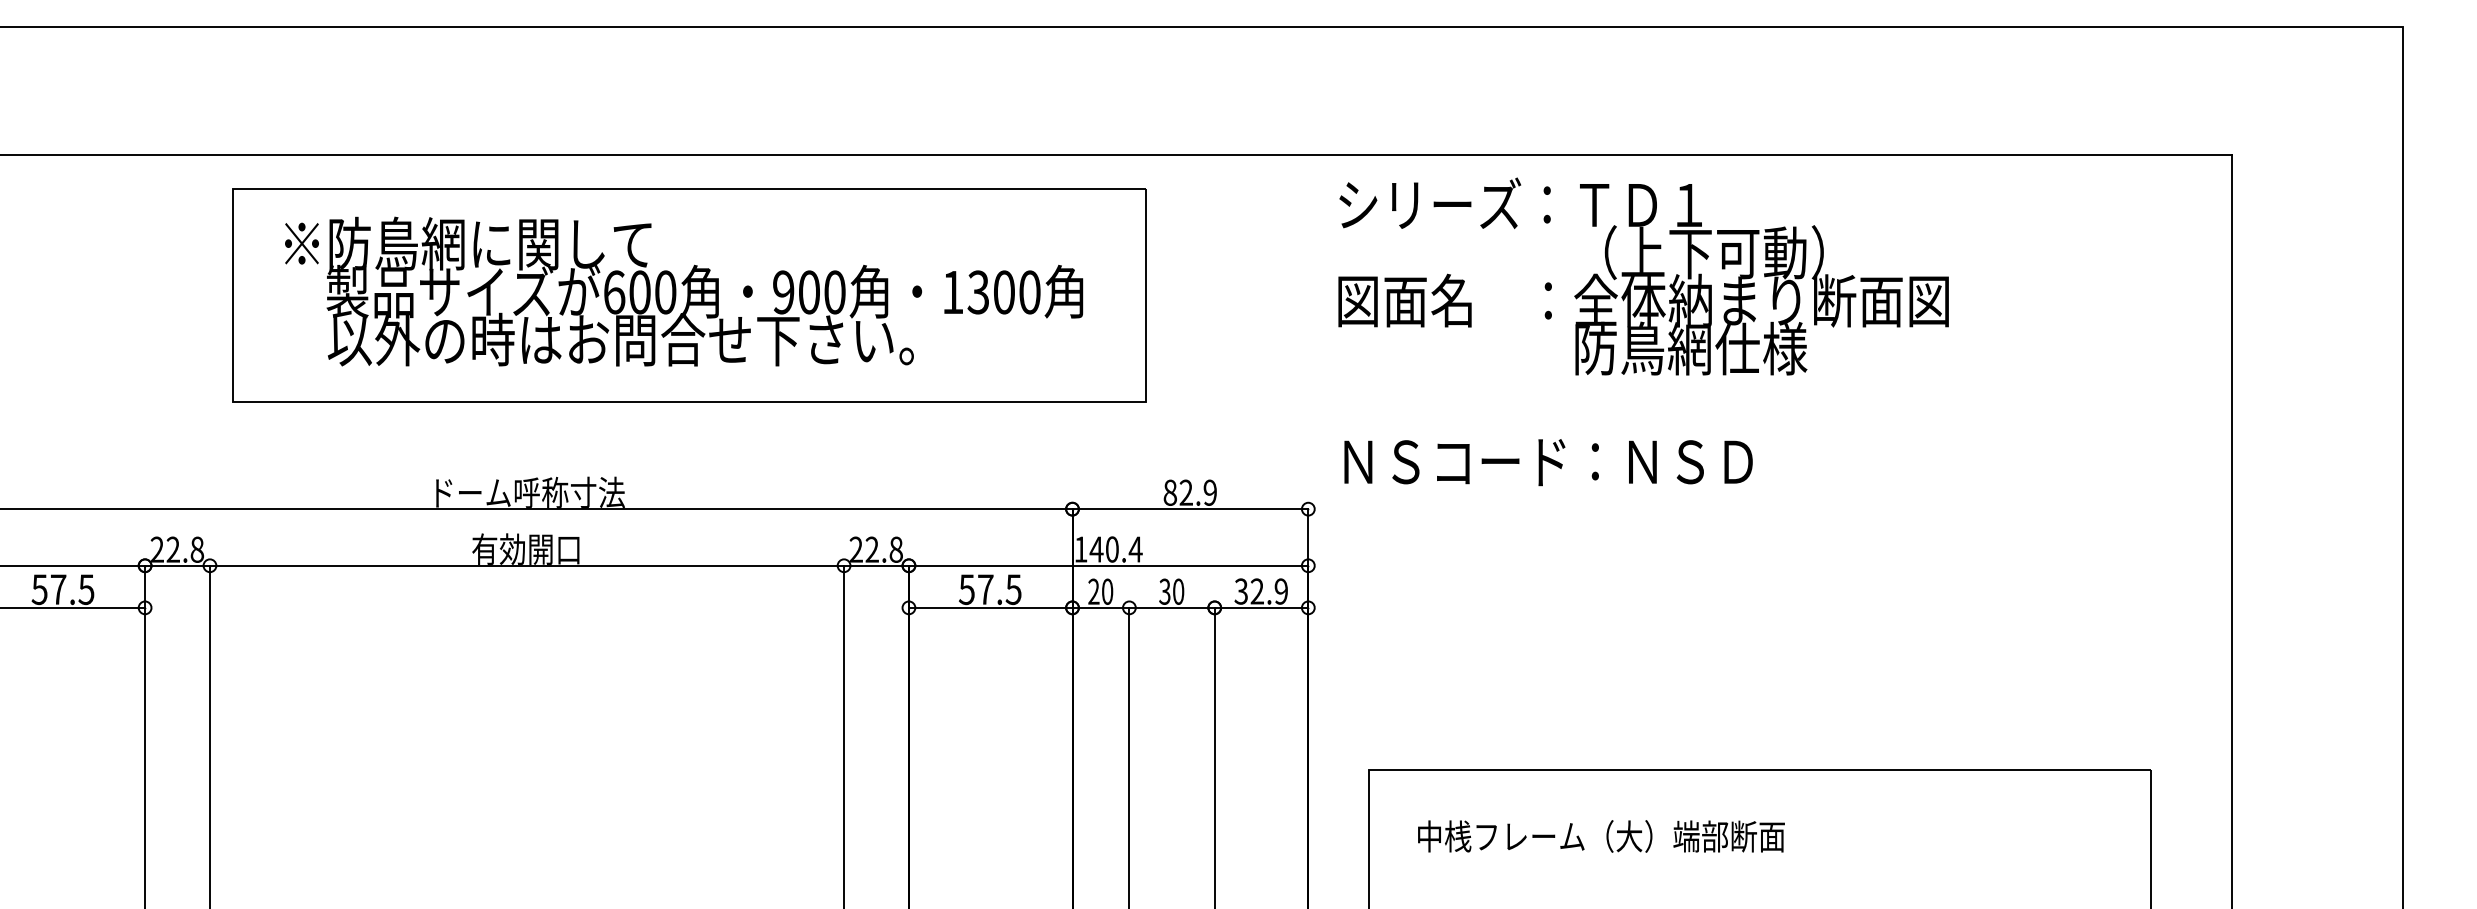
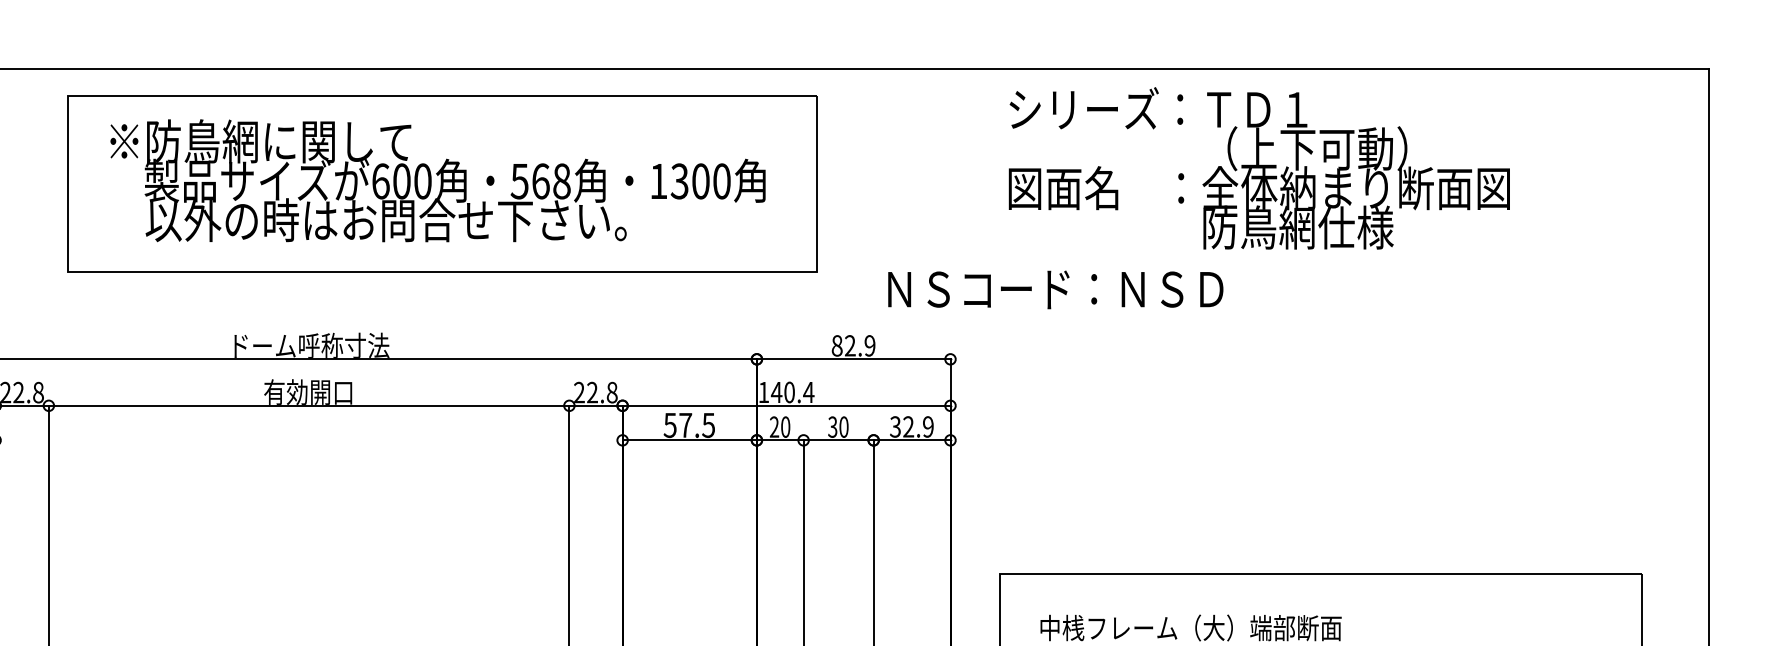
text: (1643, 276) -> (1259, 168), moved
text: (808, 292) -> (540, 181), 900 -> 568
text: (1548, 462) -> (1055, 289), moved

